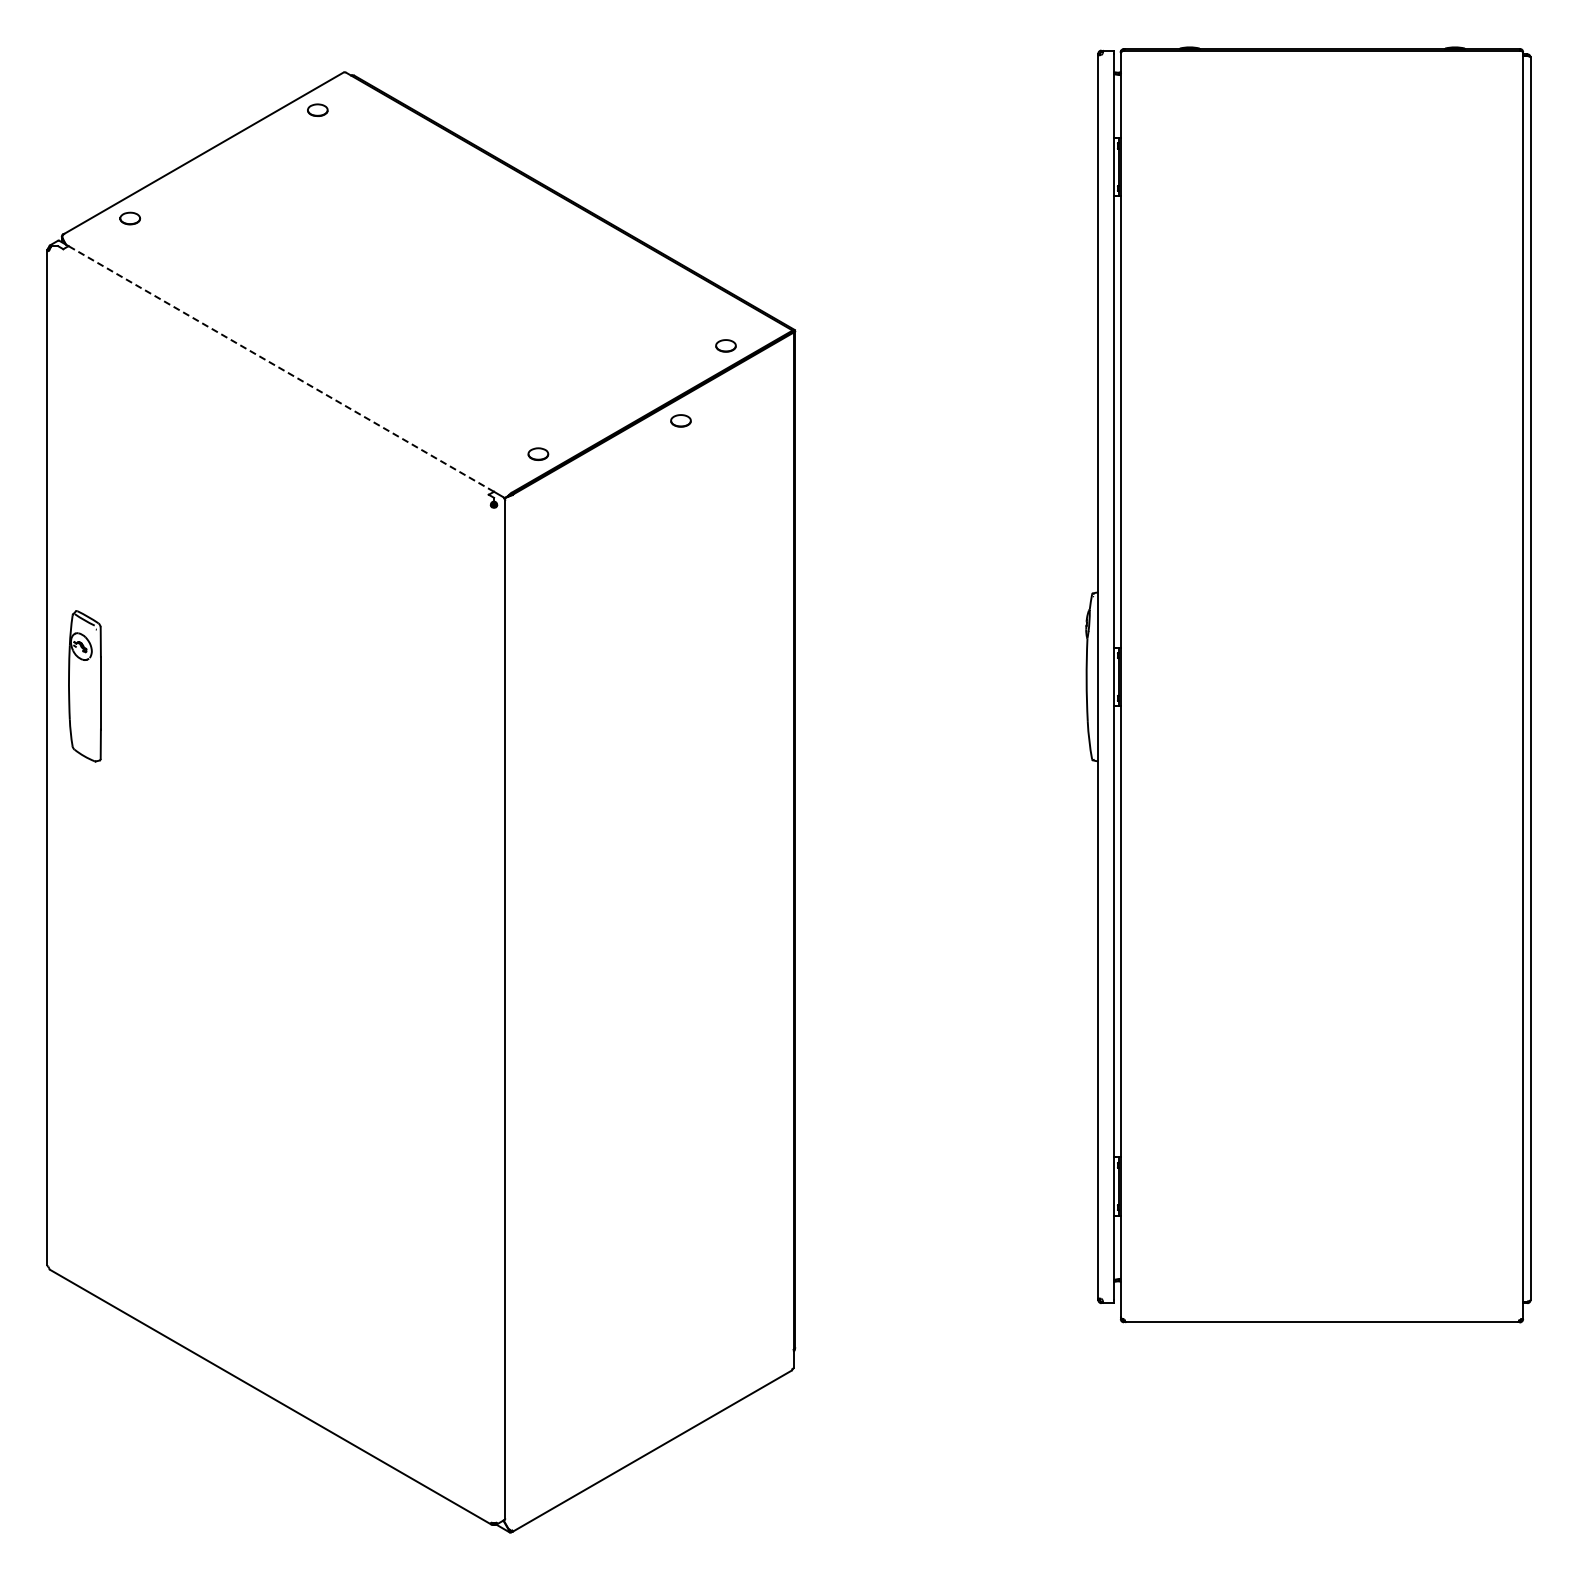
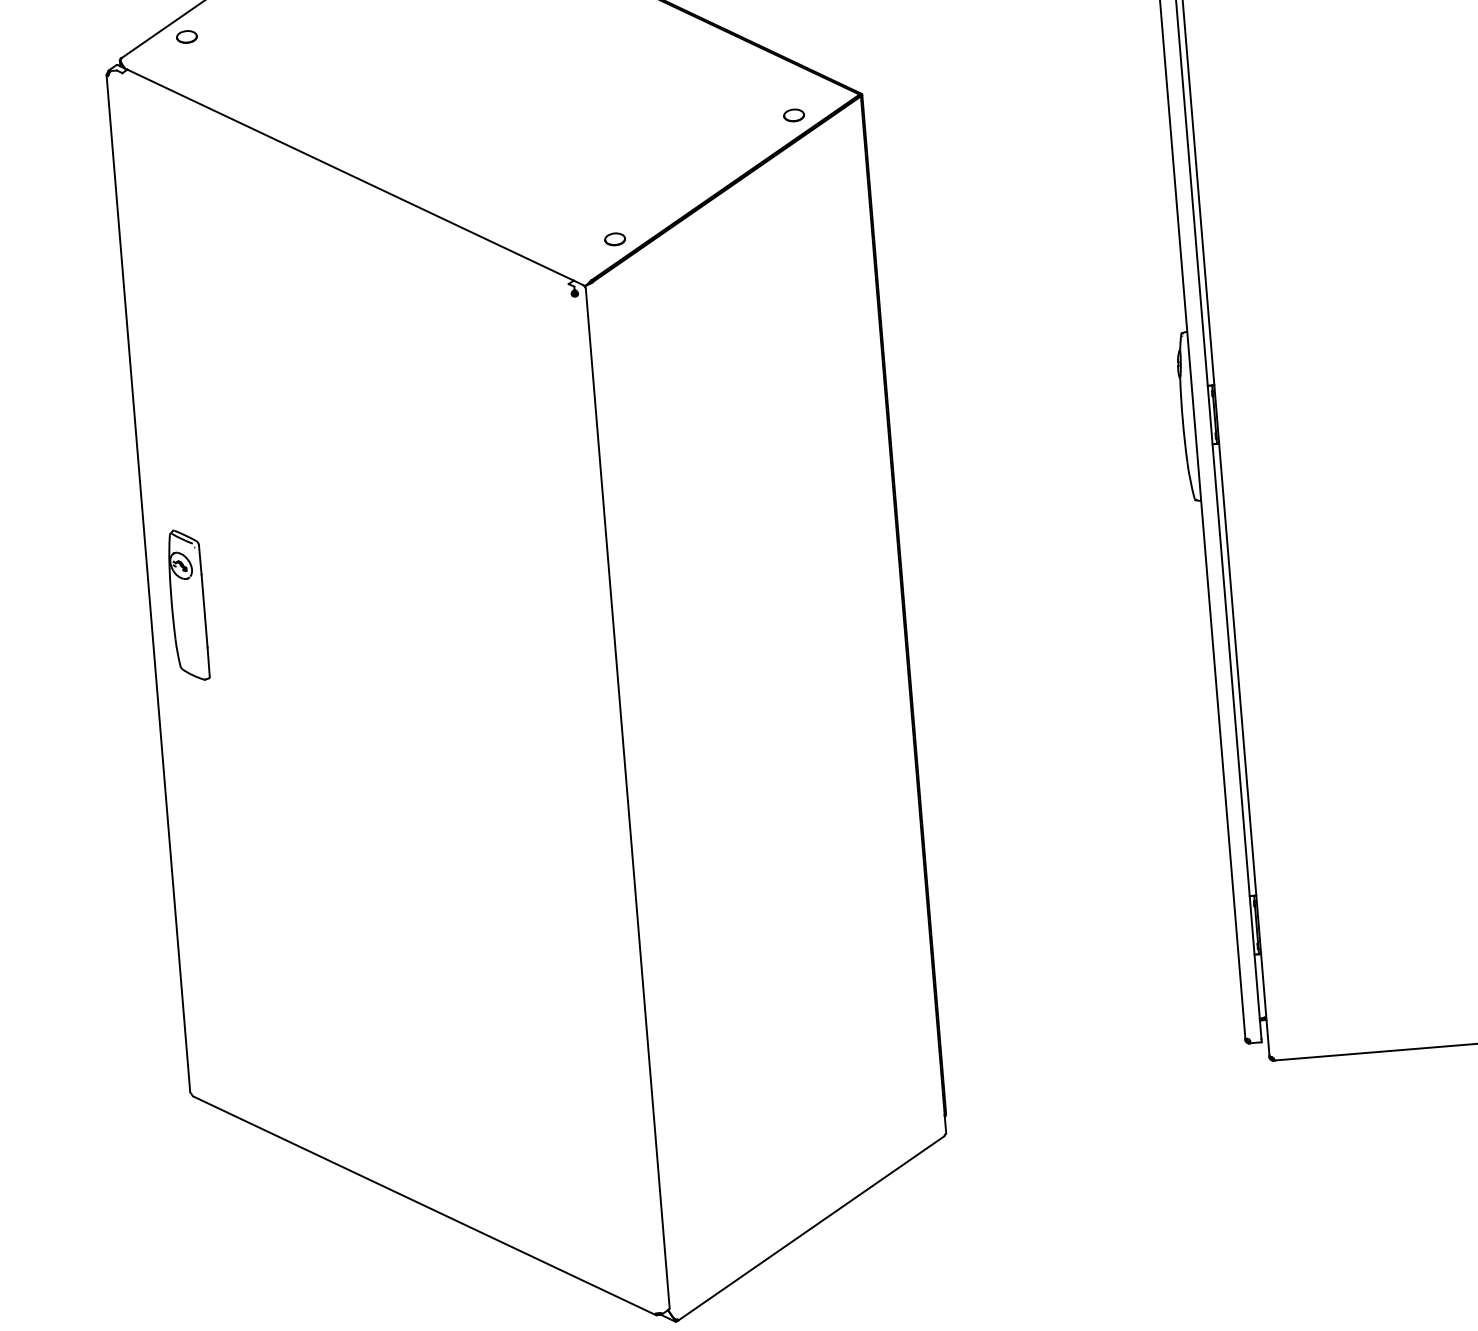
line: (281, 368) -> (350, 174), dashed -> solid
part: (680, 420) -> (754, 193), removed
part: (84, 686) -> (187, 605), moved

